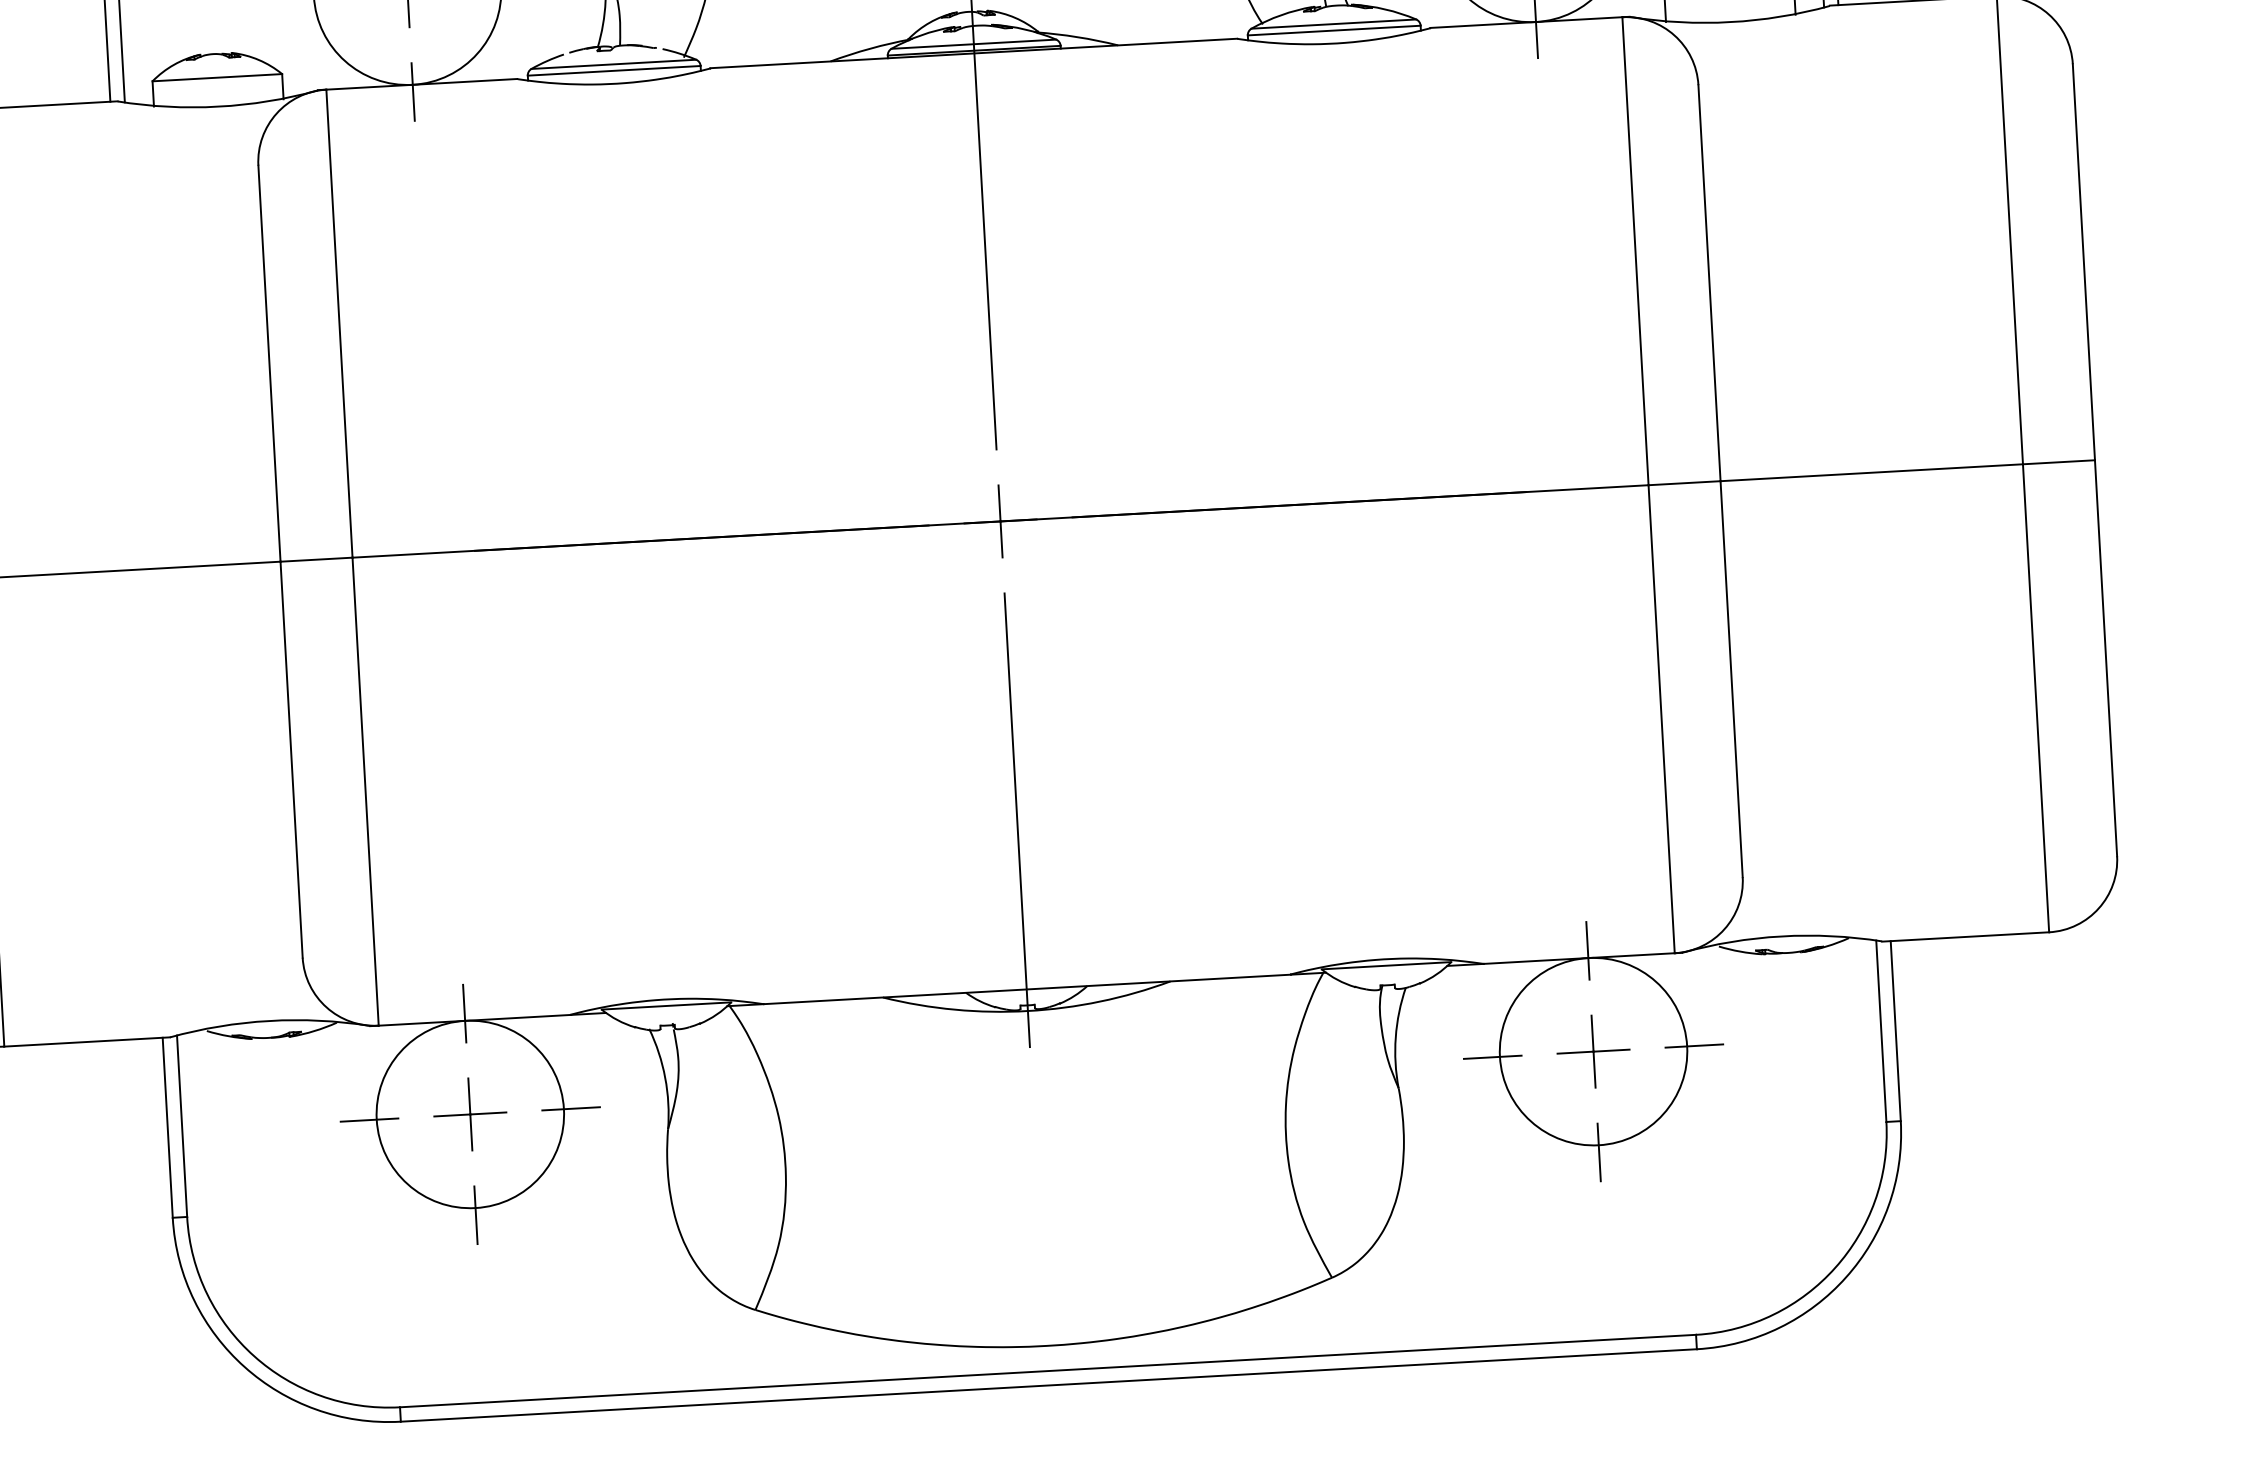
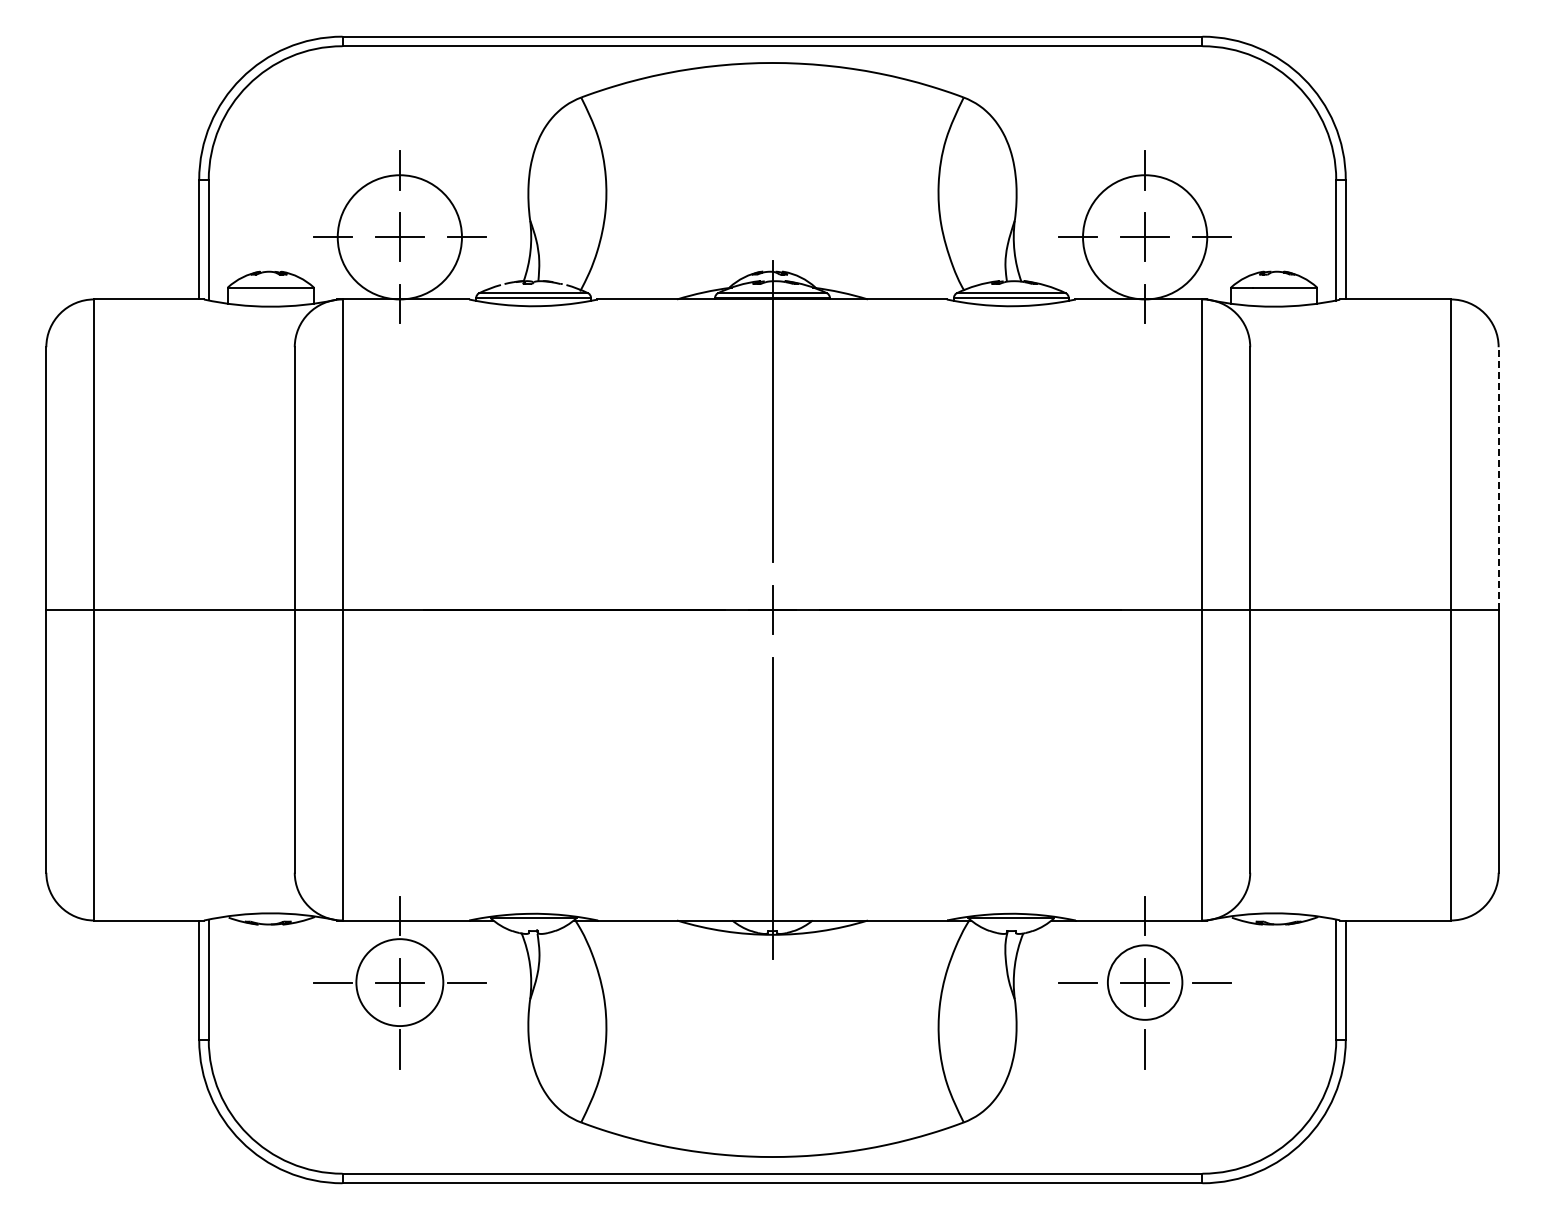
line: (2083, 262) -> (1498, 478), solid -> dashed
circle: (1594, 1051) -> (1145, 982), size x0.6
circle: (469, 1114) -> (399, 982), size x0.7

